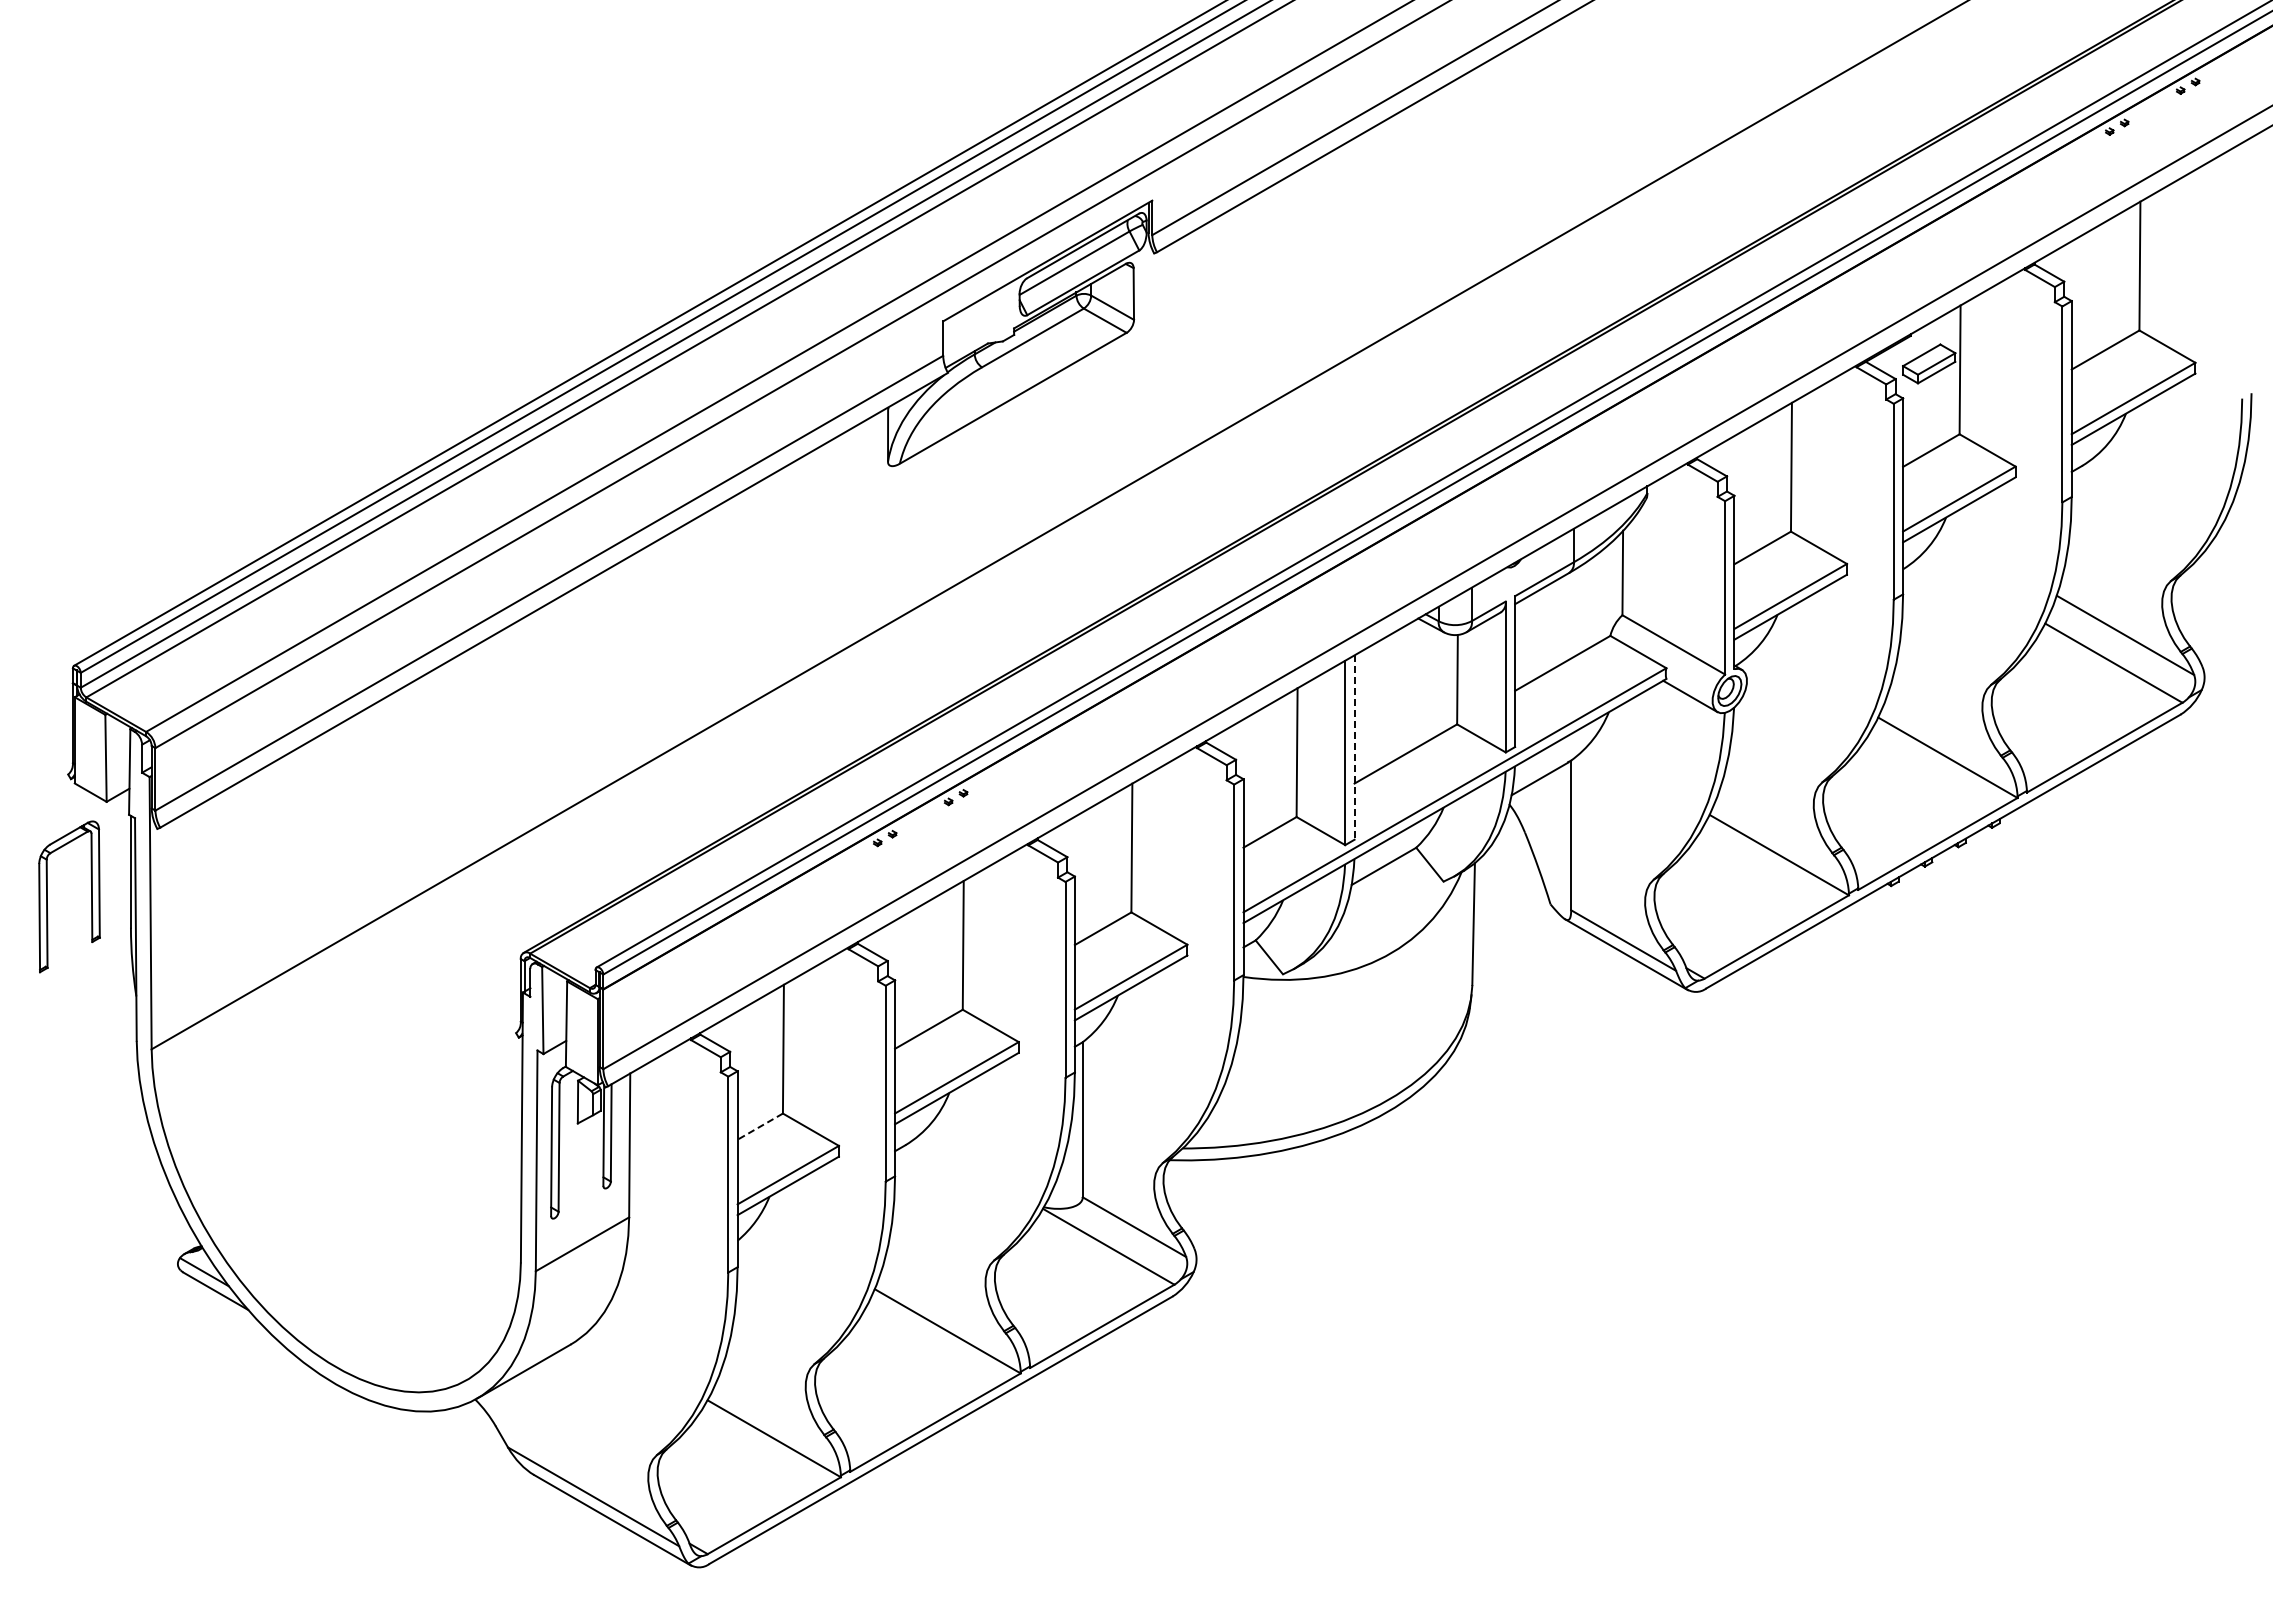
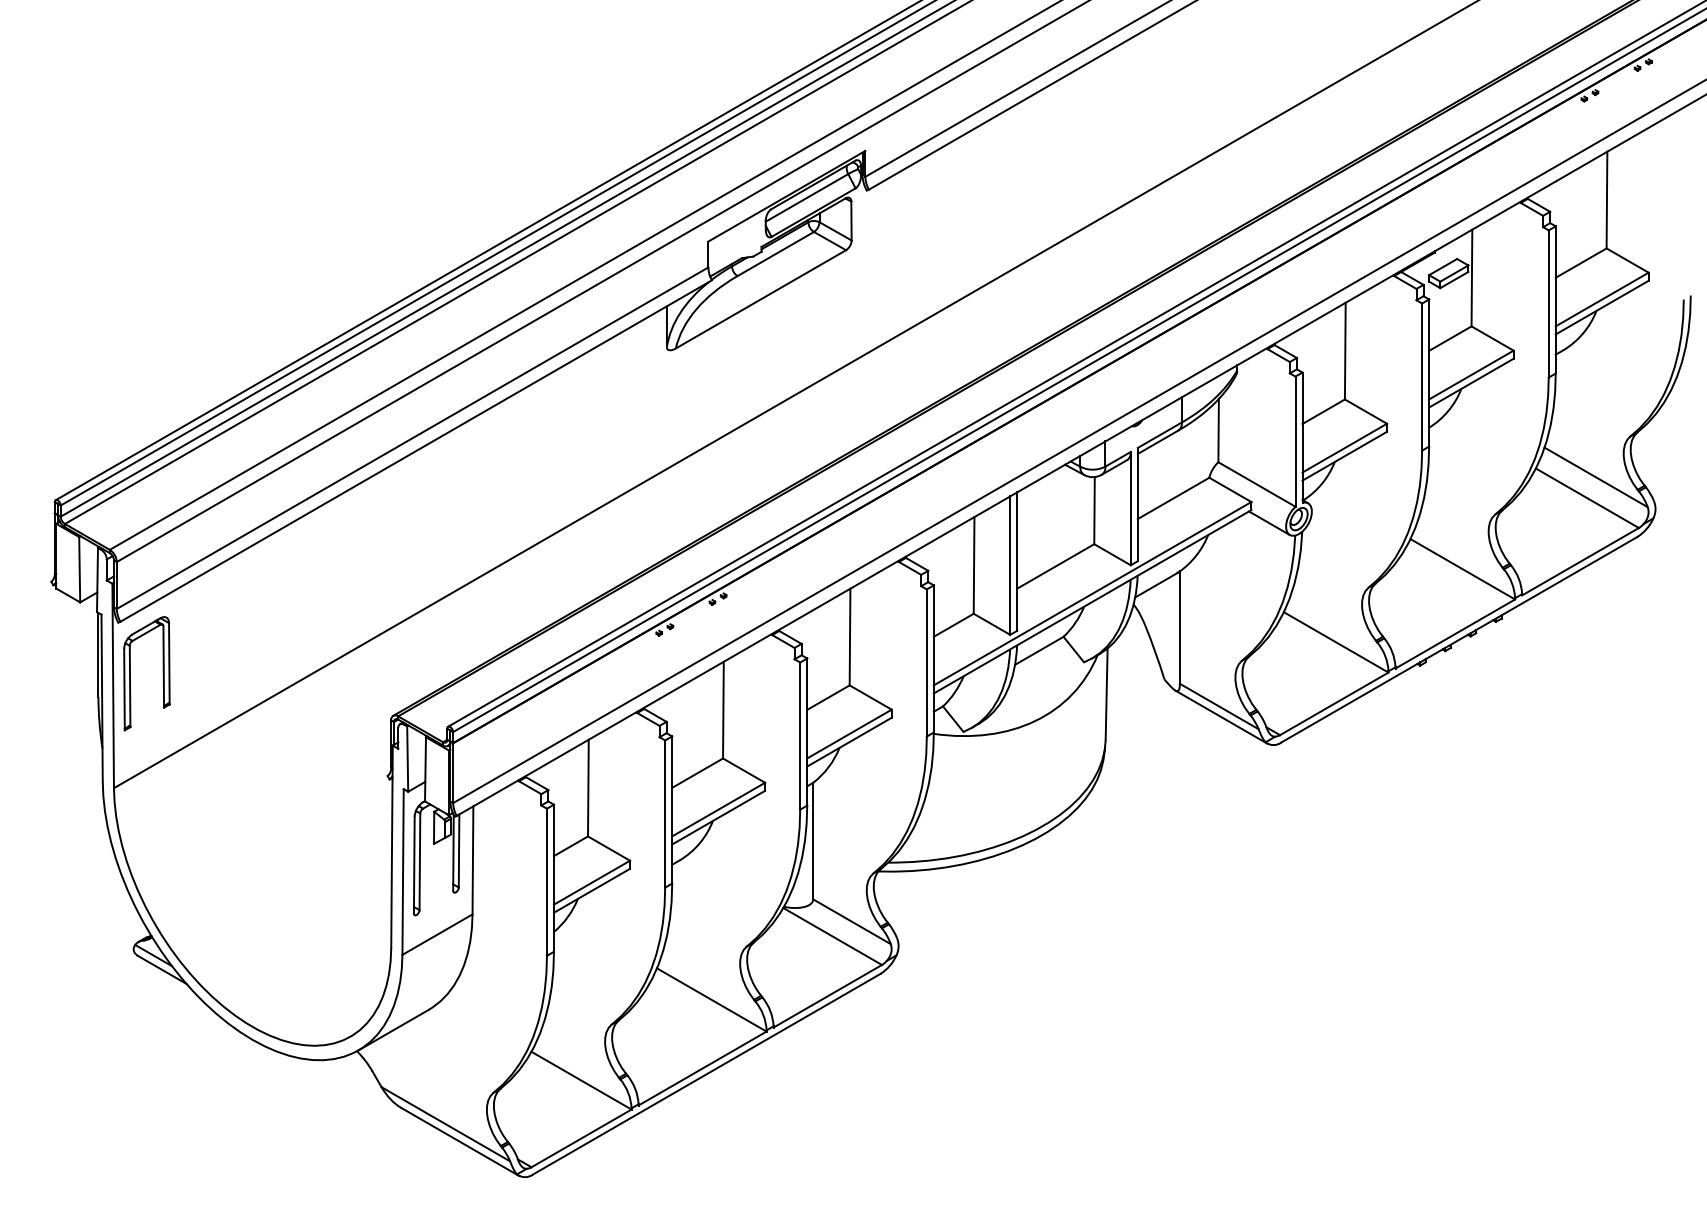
line: (1354, 748) -> (1017, 562), dashed -> solid
part: (47, 896) -> (130, 673), moved
line: (759, 1126) -> (570, 846), dashed -> solid

